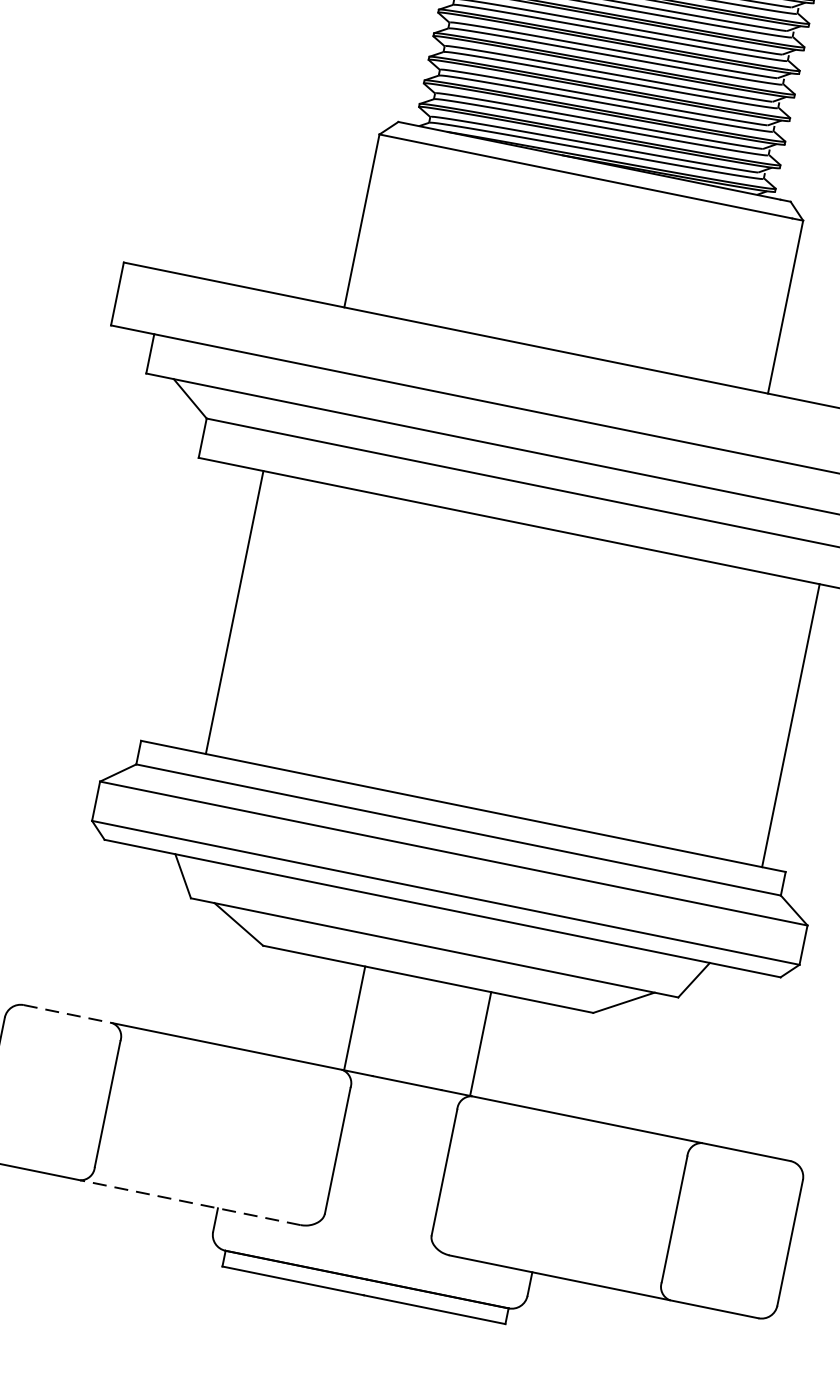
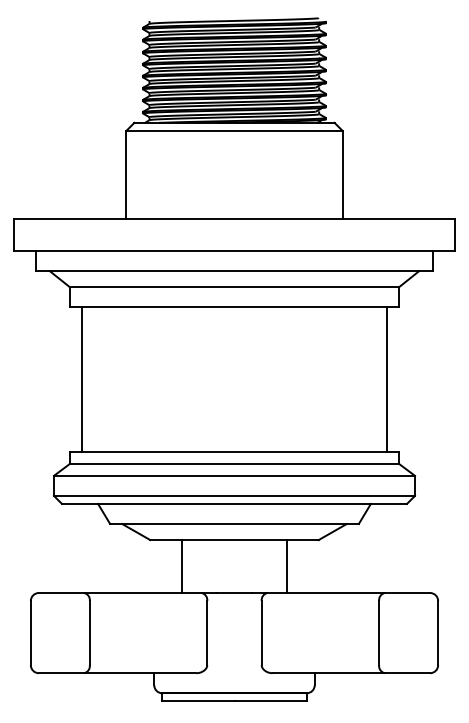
line: (235, 612) -> (82, 379), moved
line: (67, 1015) -> (61, 593), dashed -> solid
line: (354, 1018) -> (182, 566), moved
line: (480, 1043) -> (286, 566), moved
line: (188, 1202) -> (139, 673), dashed -> solid

